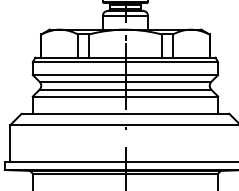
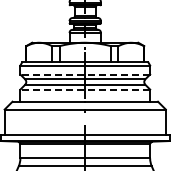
line: (125, 74) -> (85, 74), solid -> dashed
line: (125, 96) -> (85, 89), solid -> dashed

